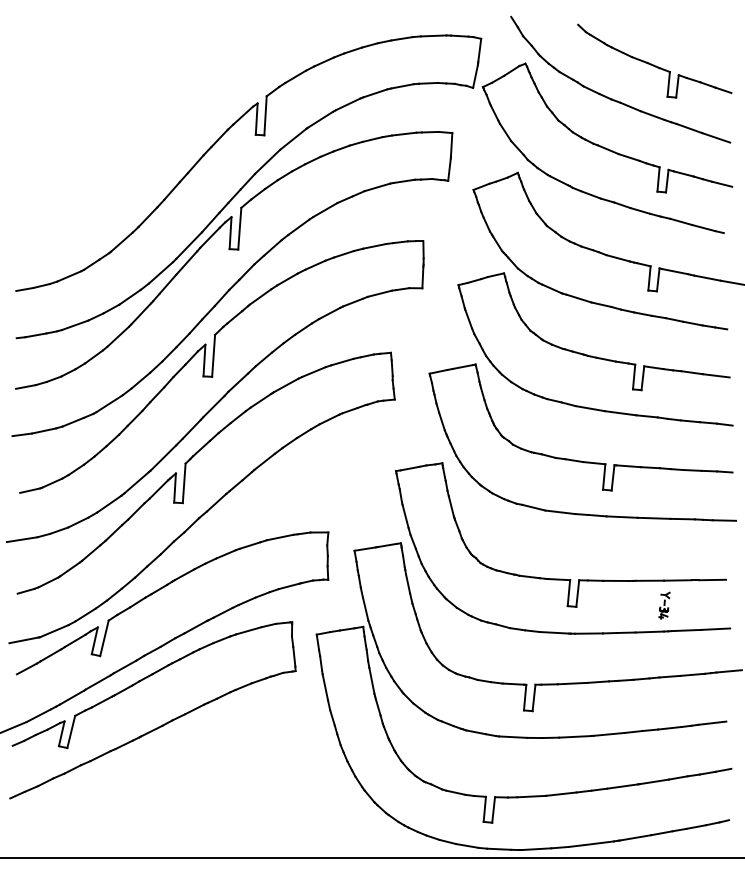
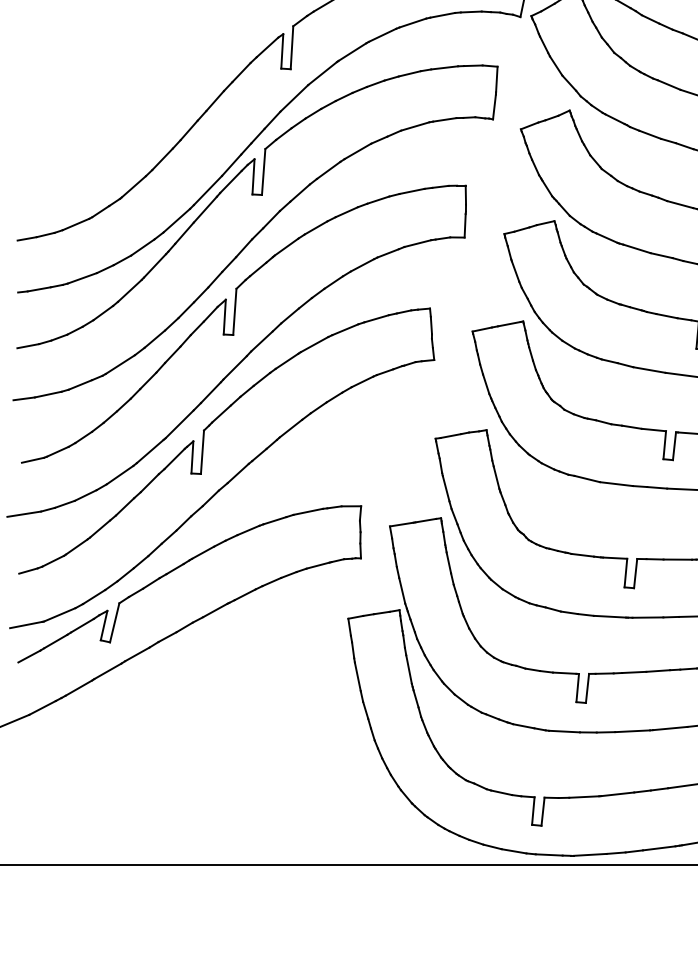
part: (160, 725) -> (176, 718), removed

